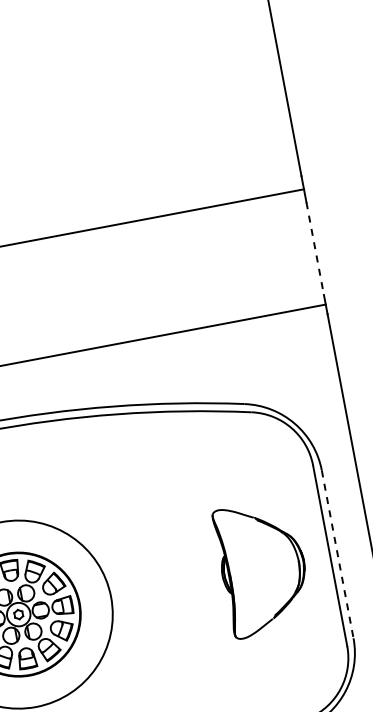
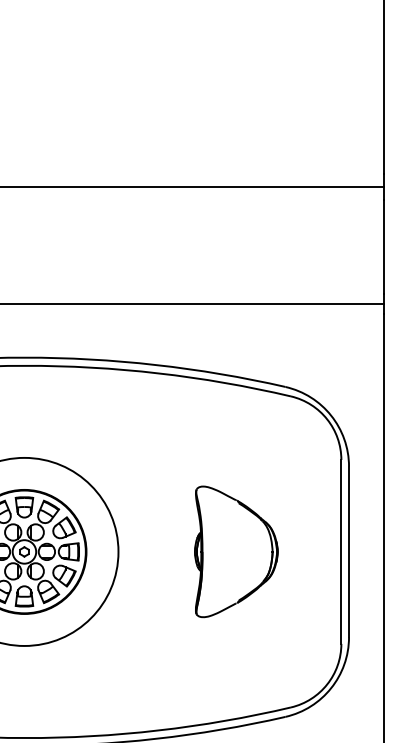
line: (315, 248) -> (383, 247), dashed -> solid
line: (338, 554) -> (349, 552), dashed -> solid
part: (263, 567) -> (236, 551), moved

